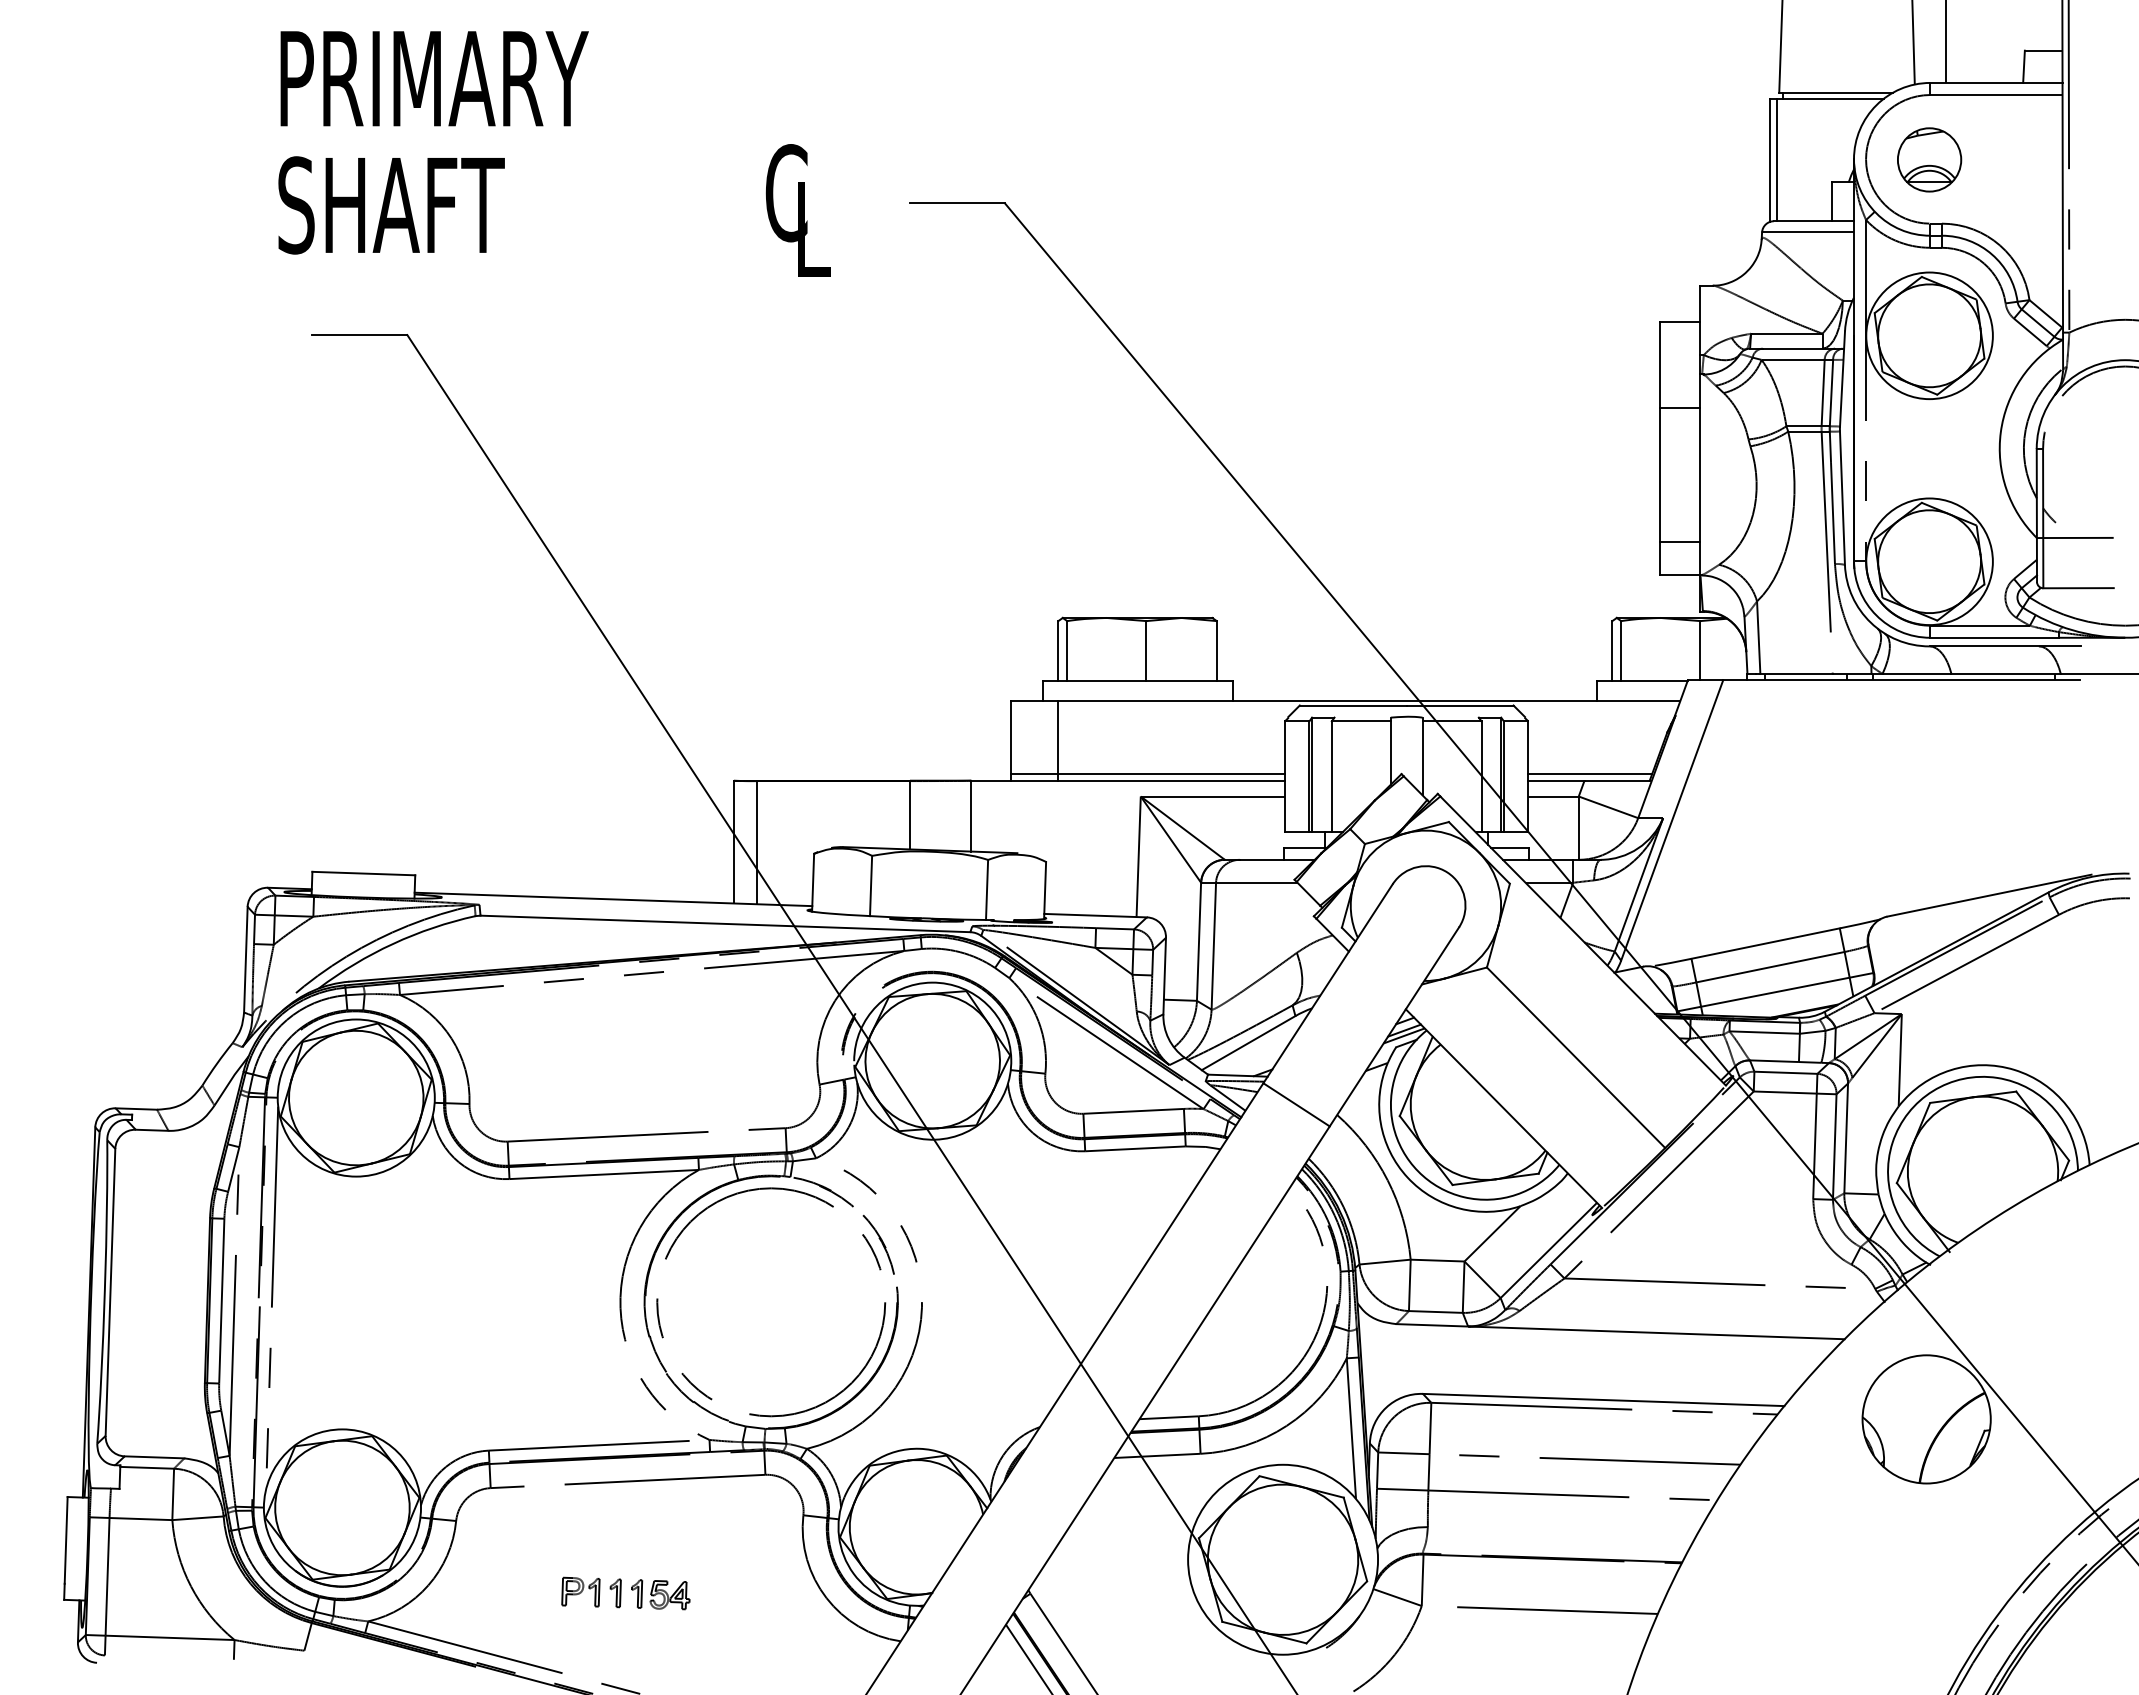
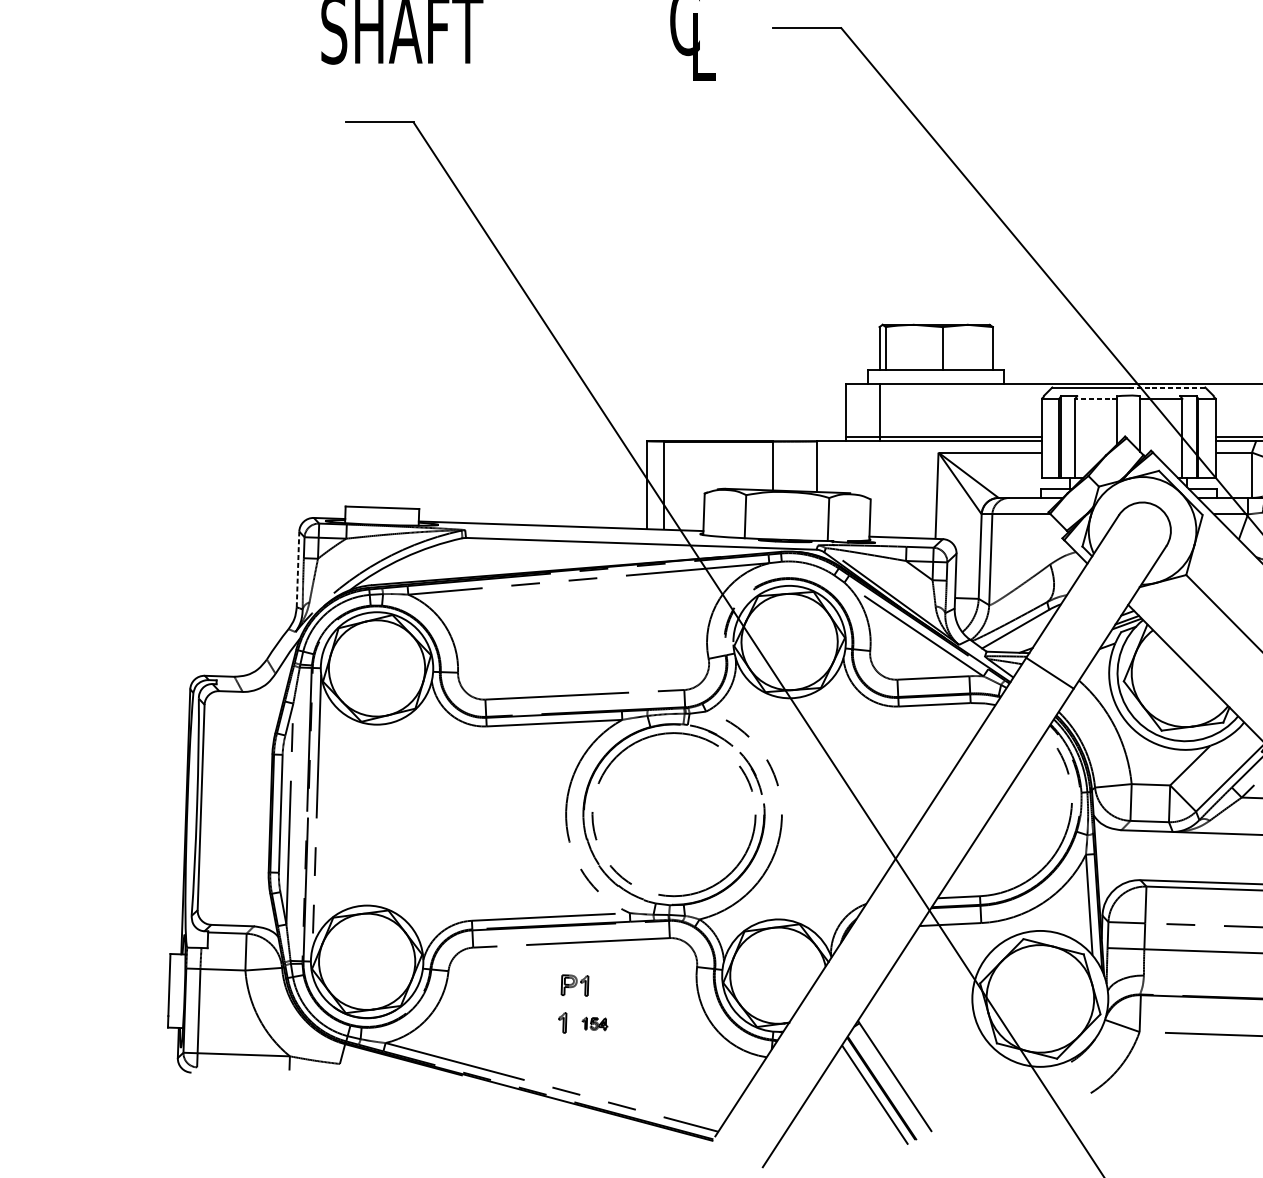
line: (1460, 705) -> (1167, 387), solid -> dashed
line: (1360, 721) -> (1095, 398), solid -> dashed
line: (245, 959) -> (297, 569), solid -> dashed
part: (580, 1591) -> (574, 985), moved
part: (660, 1594) -> (594, 1023), size x0.6

